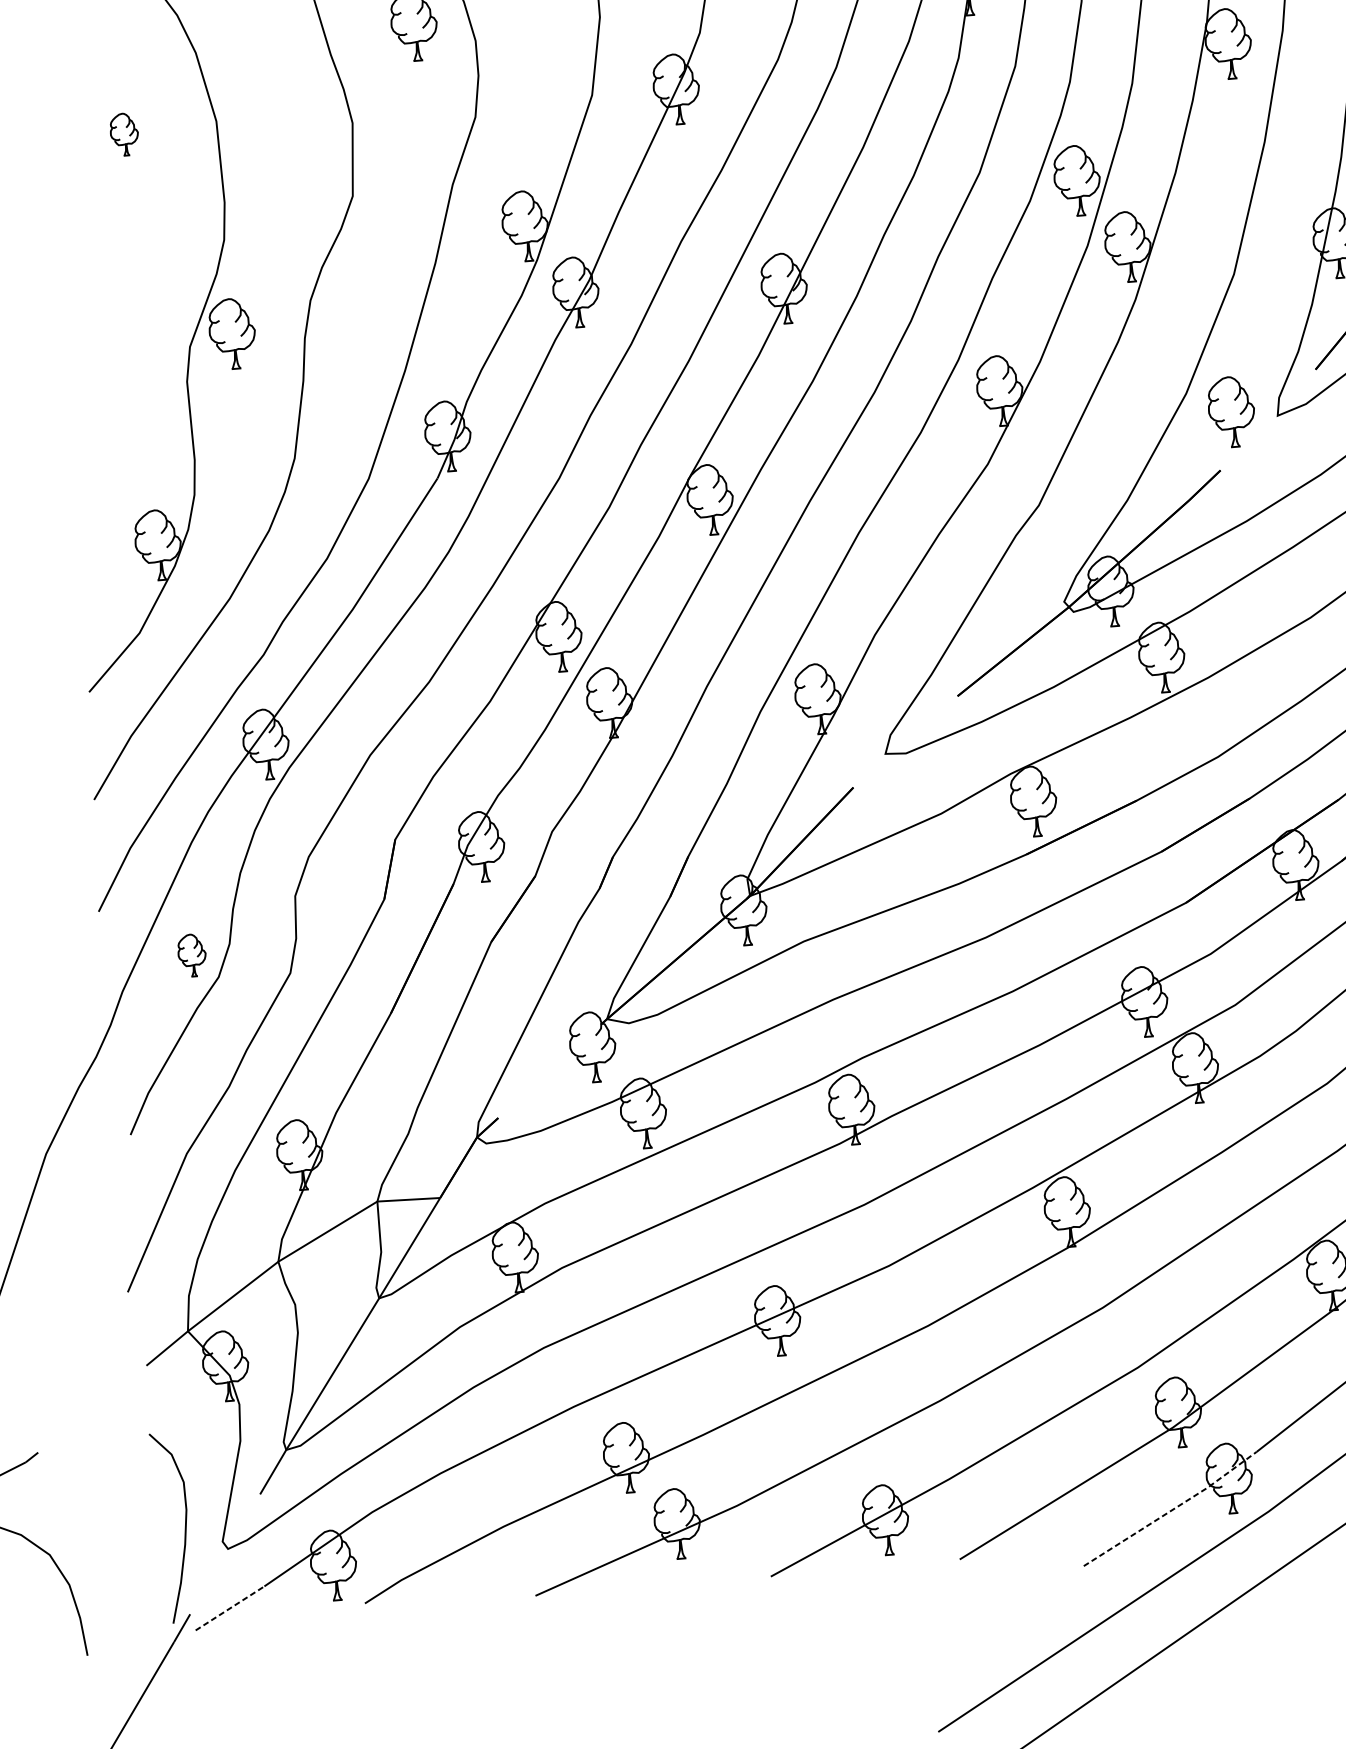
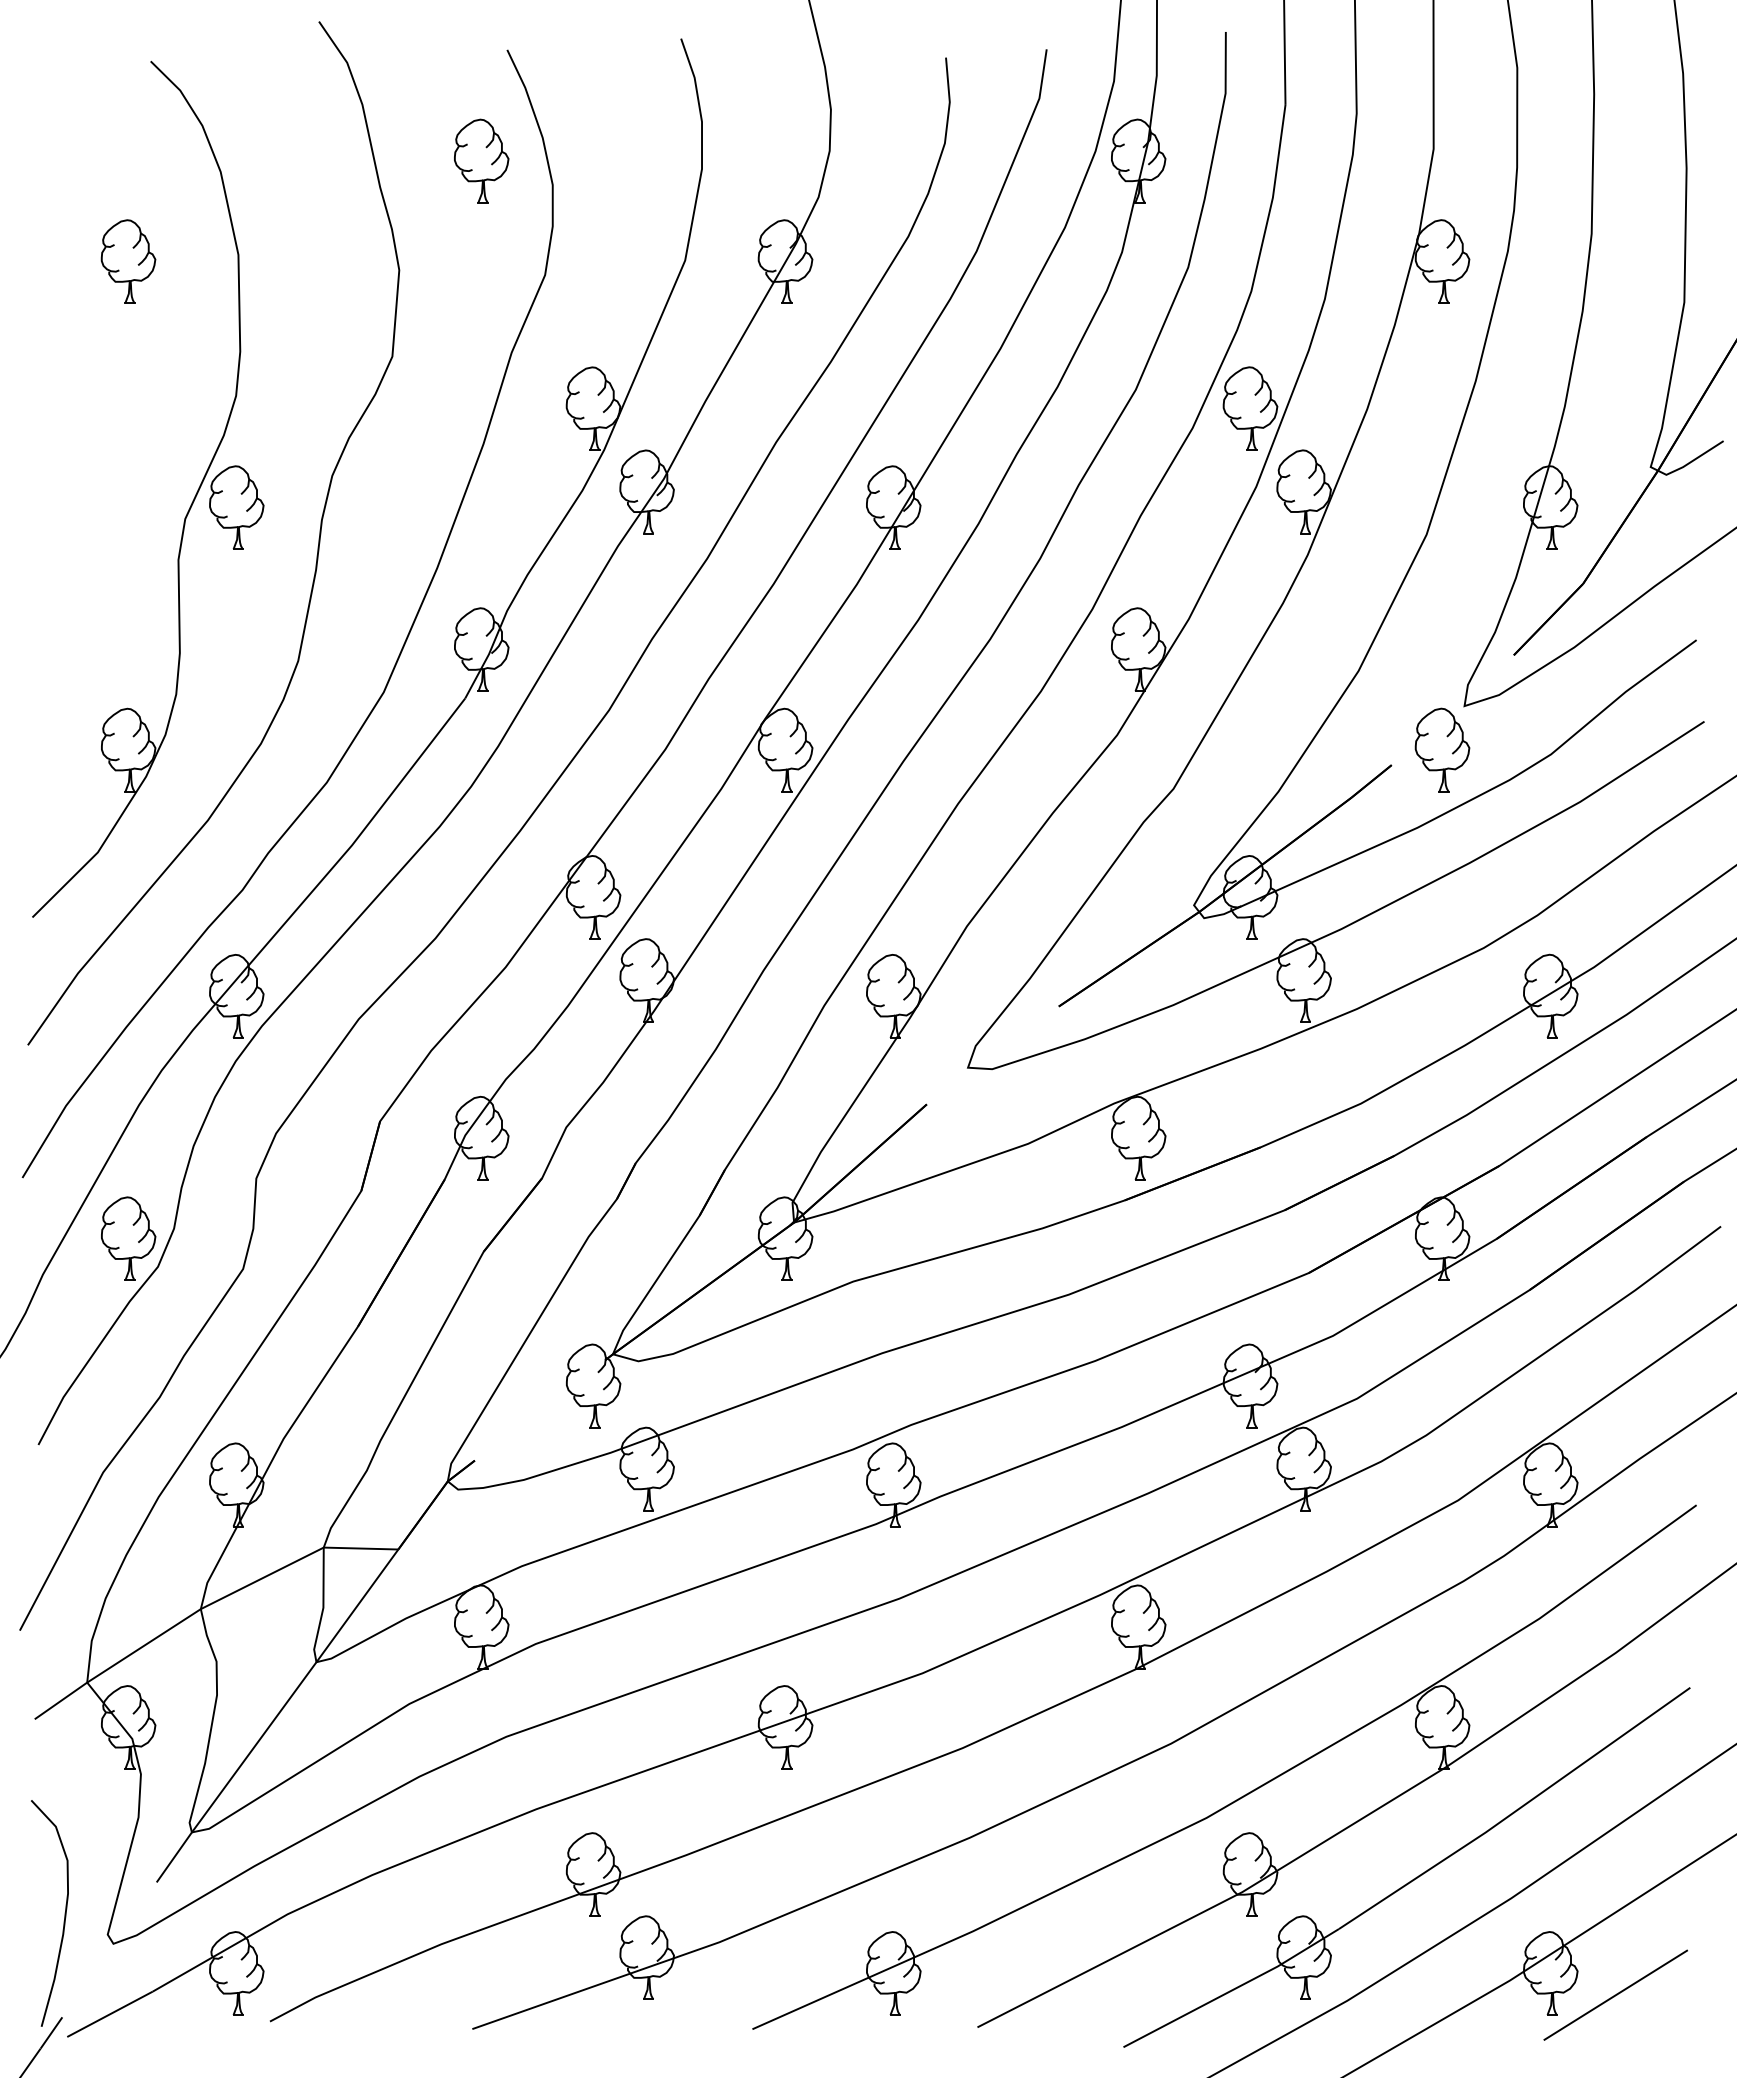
part: (124, 134) -> (128, 261), size x1.67
part: (1231, 411) -> (1442, 749), moved
part: (191, 955) -> (128, 1238), size x1.67
line: (1171, 1510) -> (1232, 1990), dashed -> solid
line: (230, 1608) -> (110, 2014), dashed -> solid

